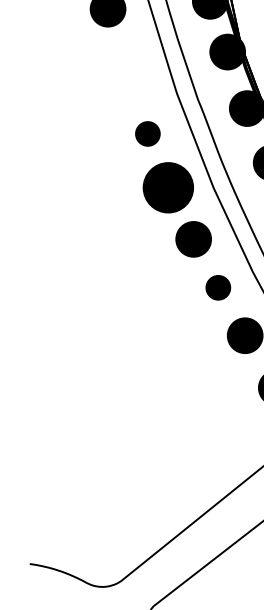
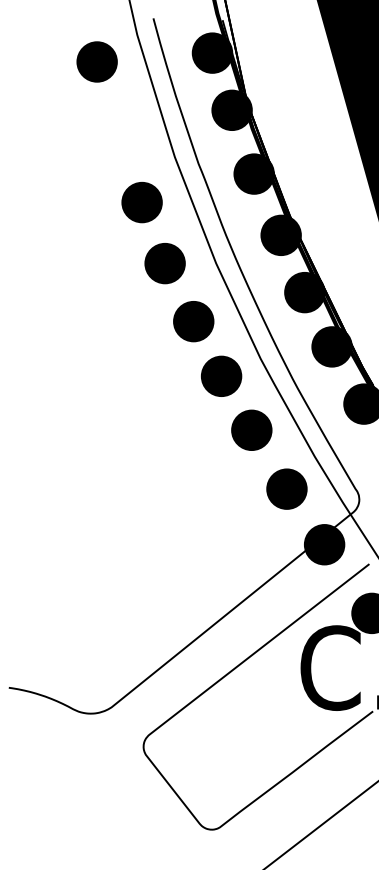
part: (147, 133) -> (141, 202), size x1.43
part: (167, 187) -> (164, 263), size x0.71
part: (218, 287) -> (221, 375), size x1.43

